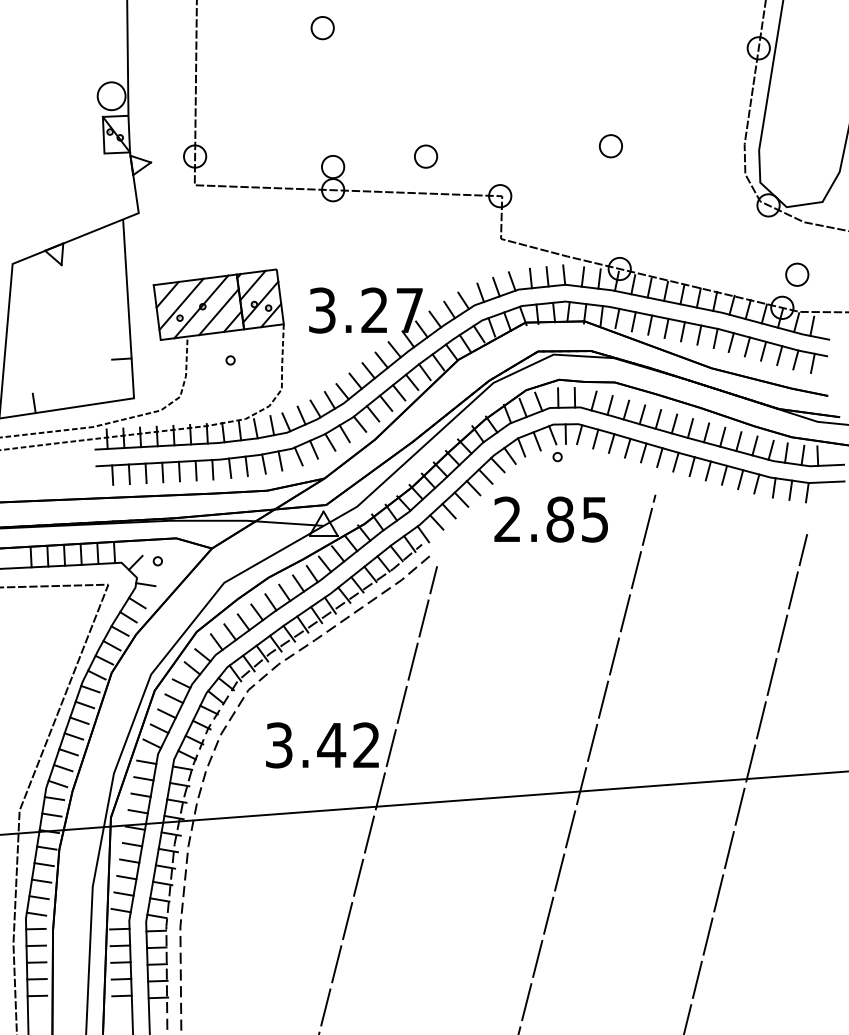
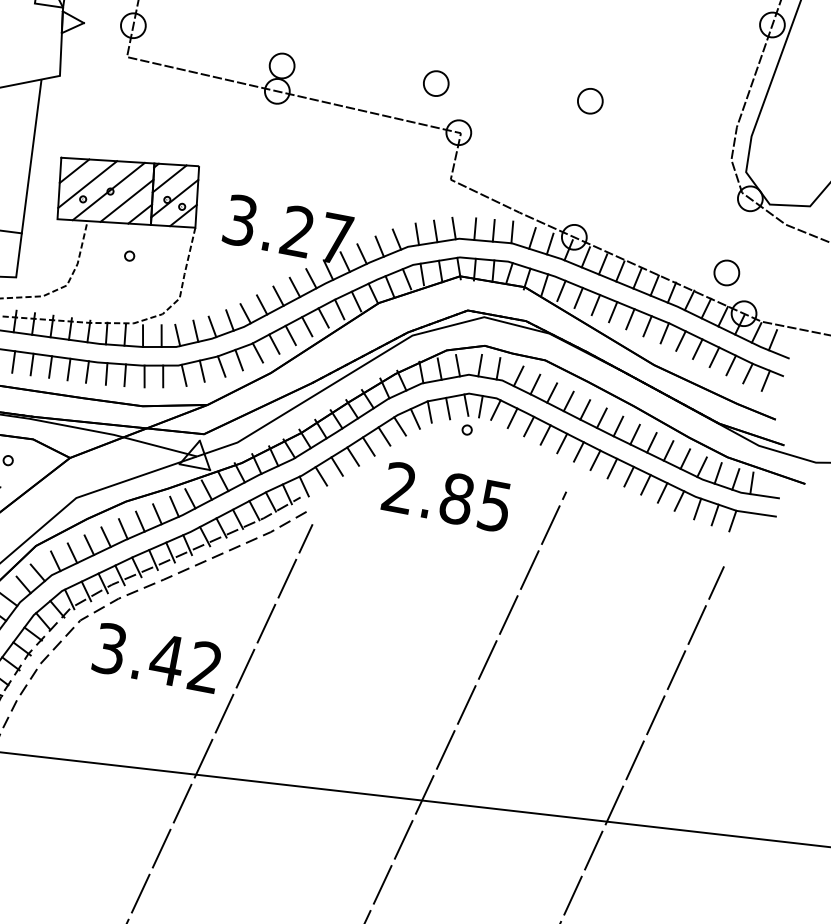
part: (426, 156) -> (436, 83), moved
part: (797, 274) -> (727, 272), moved
text: (322, 745) -> (157, 658), moved

